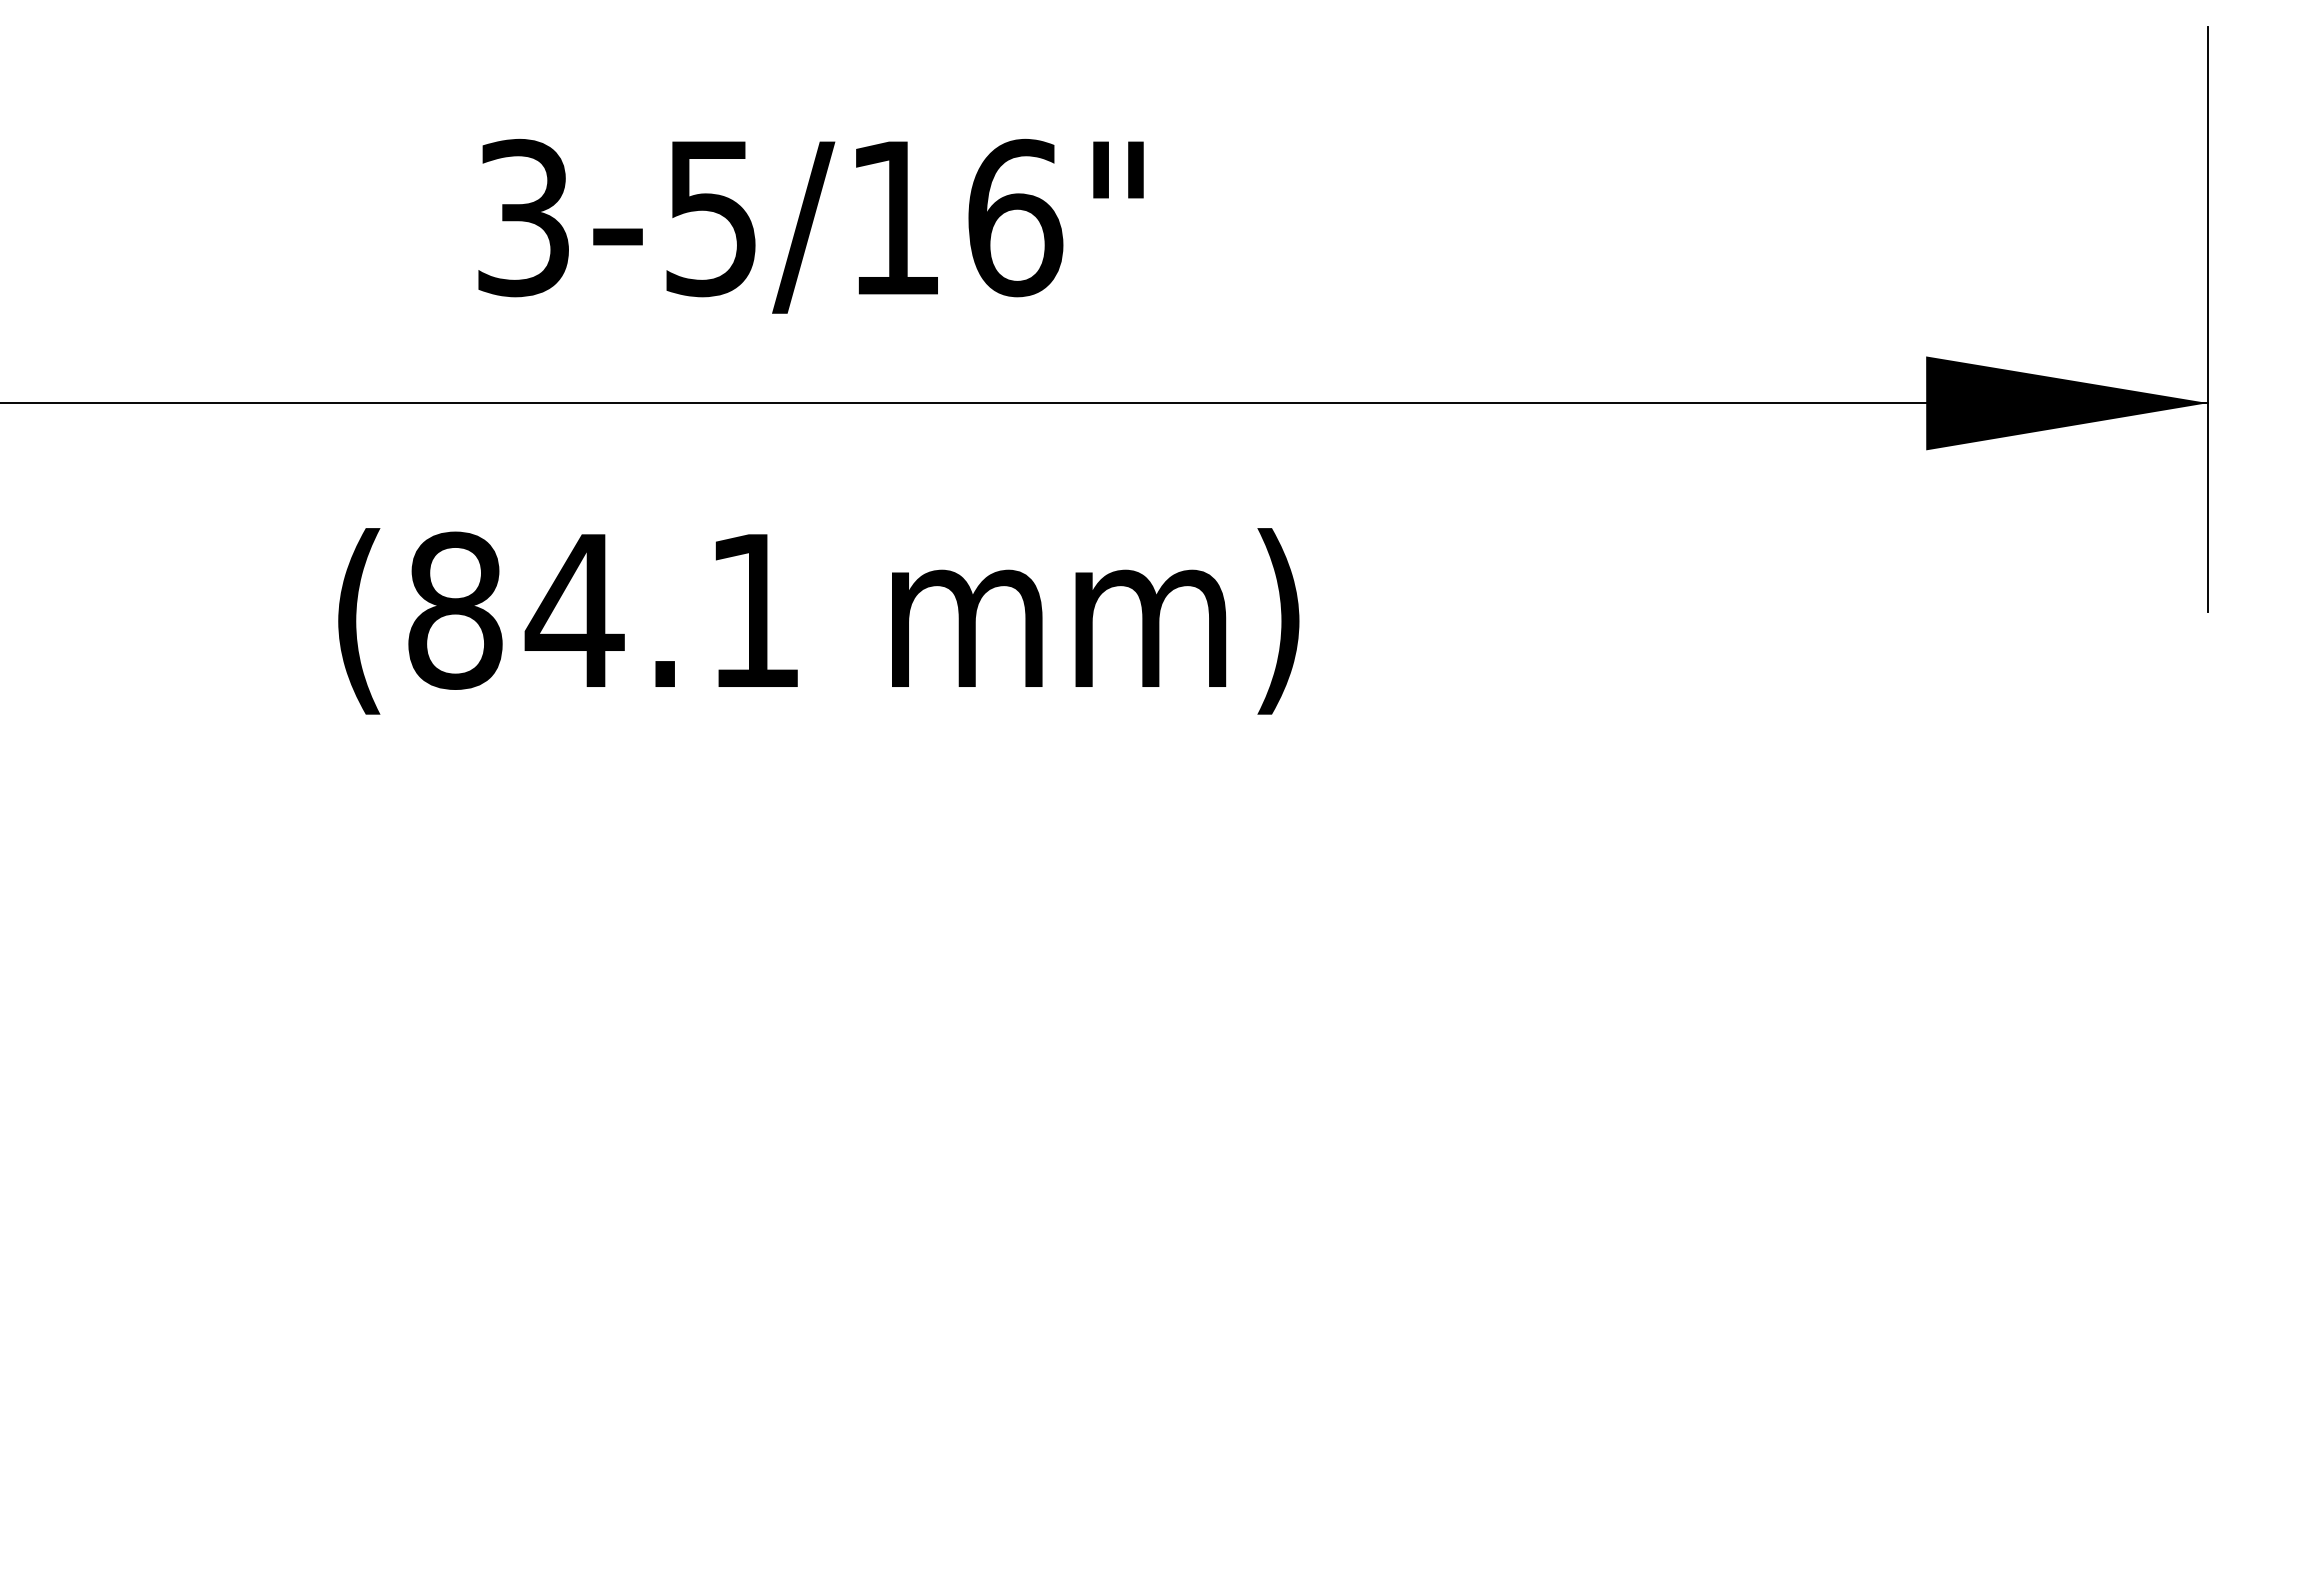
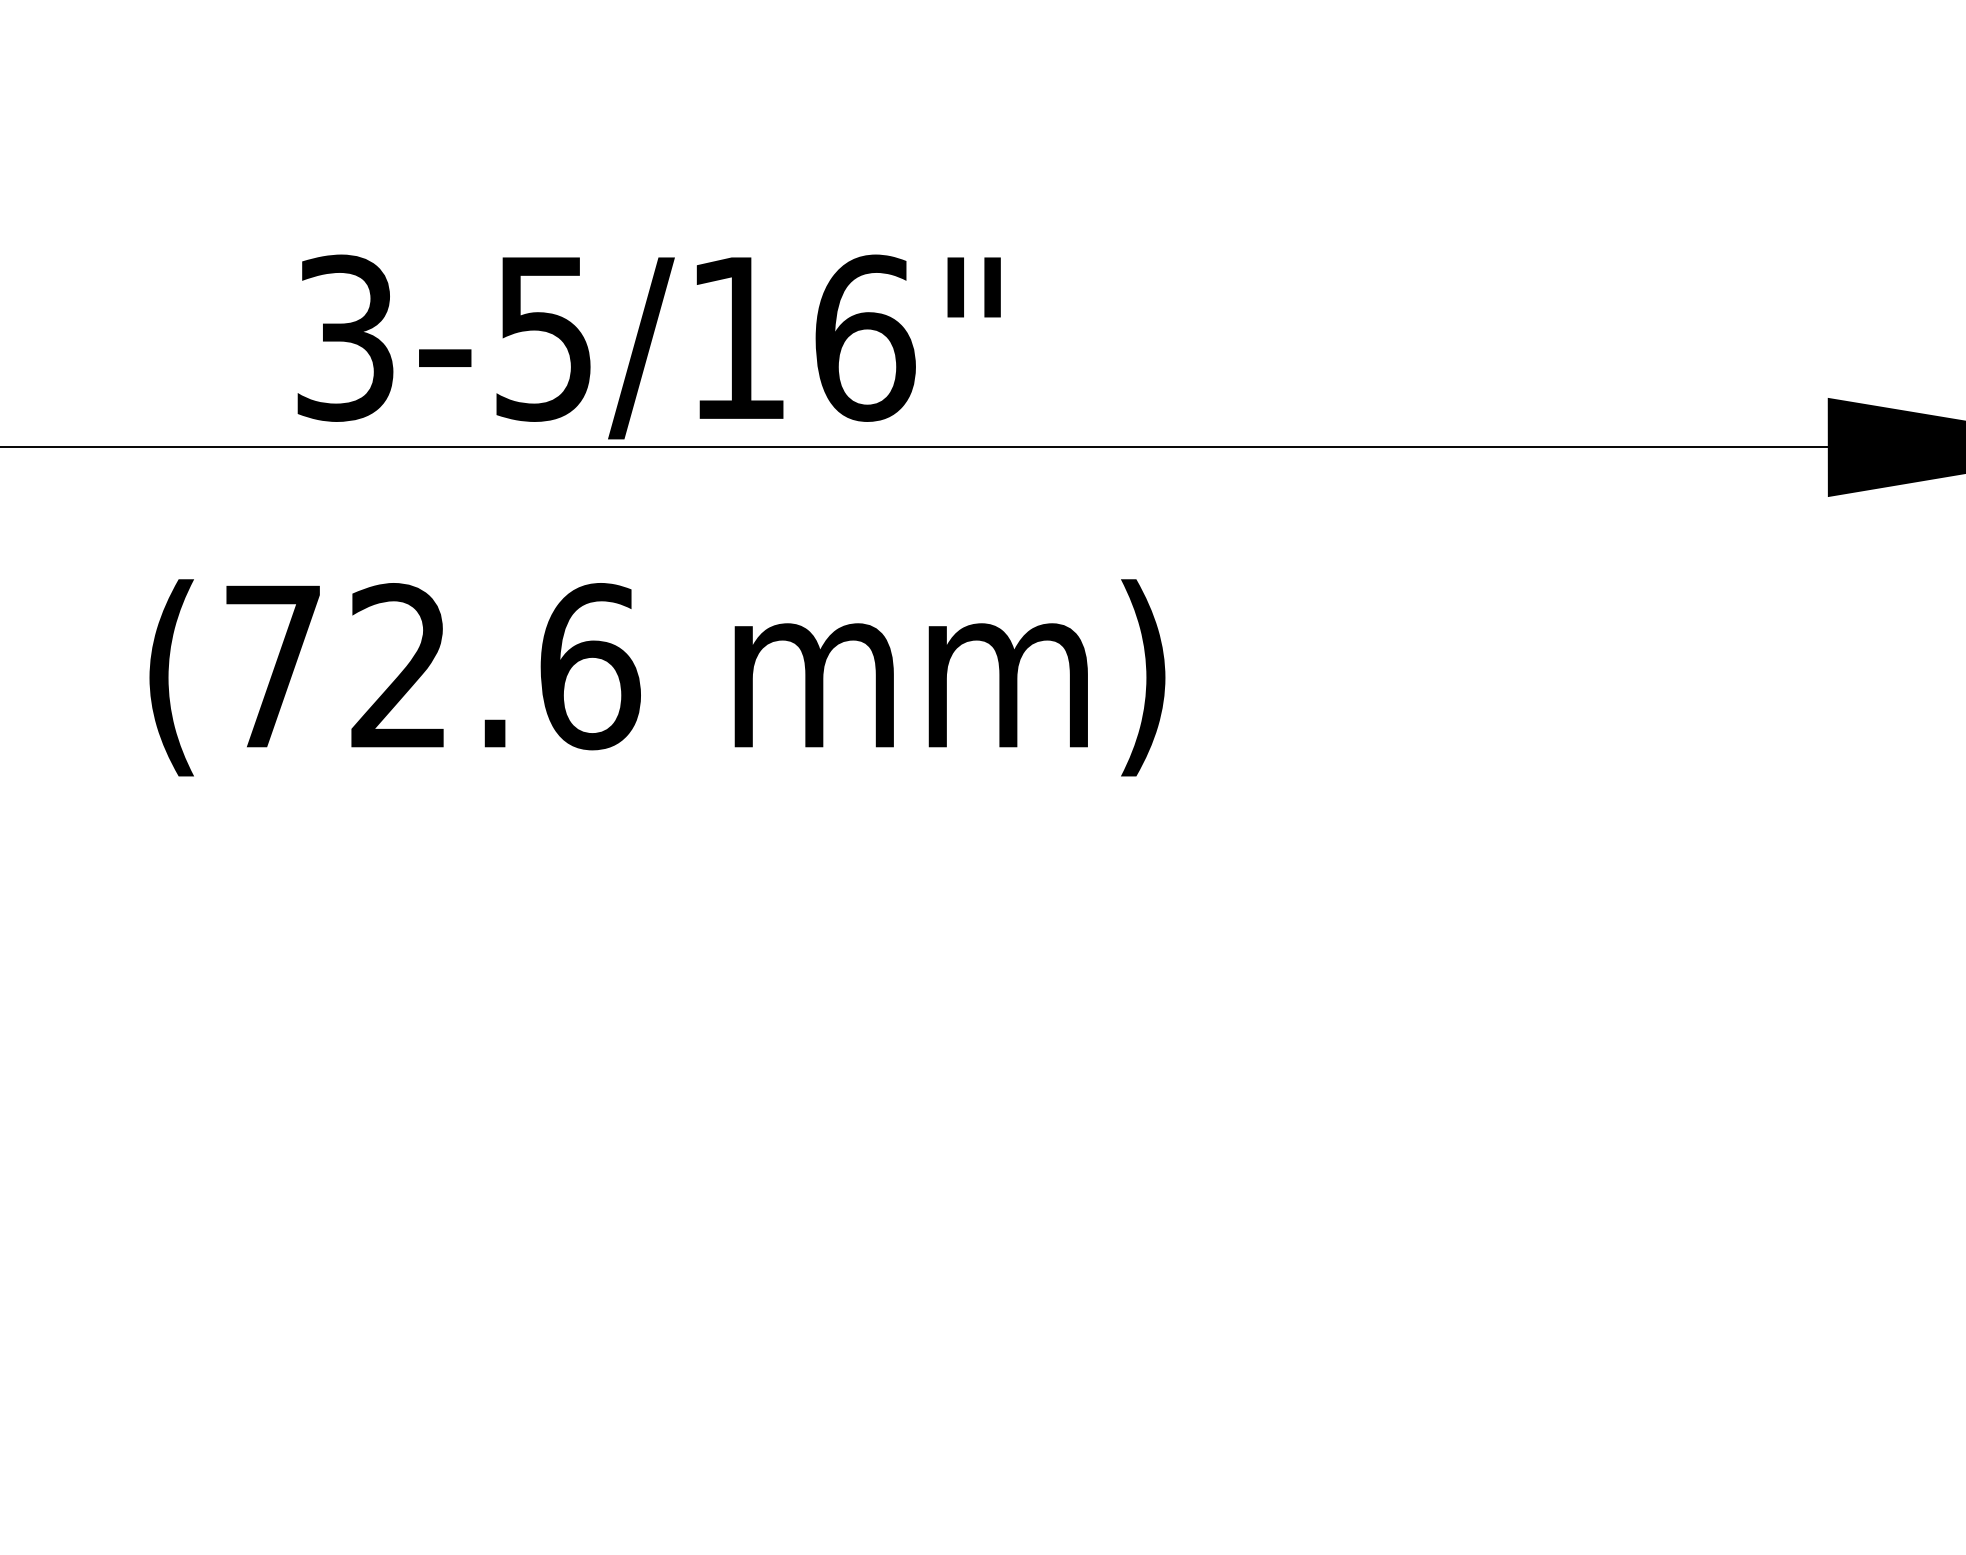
text: (810, 225) -> (648, 346), moved
text: (605, 610) -> (431, 666), (84.1 -> (72.6

